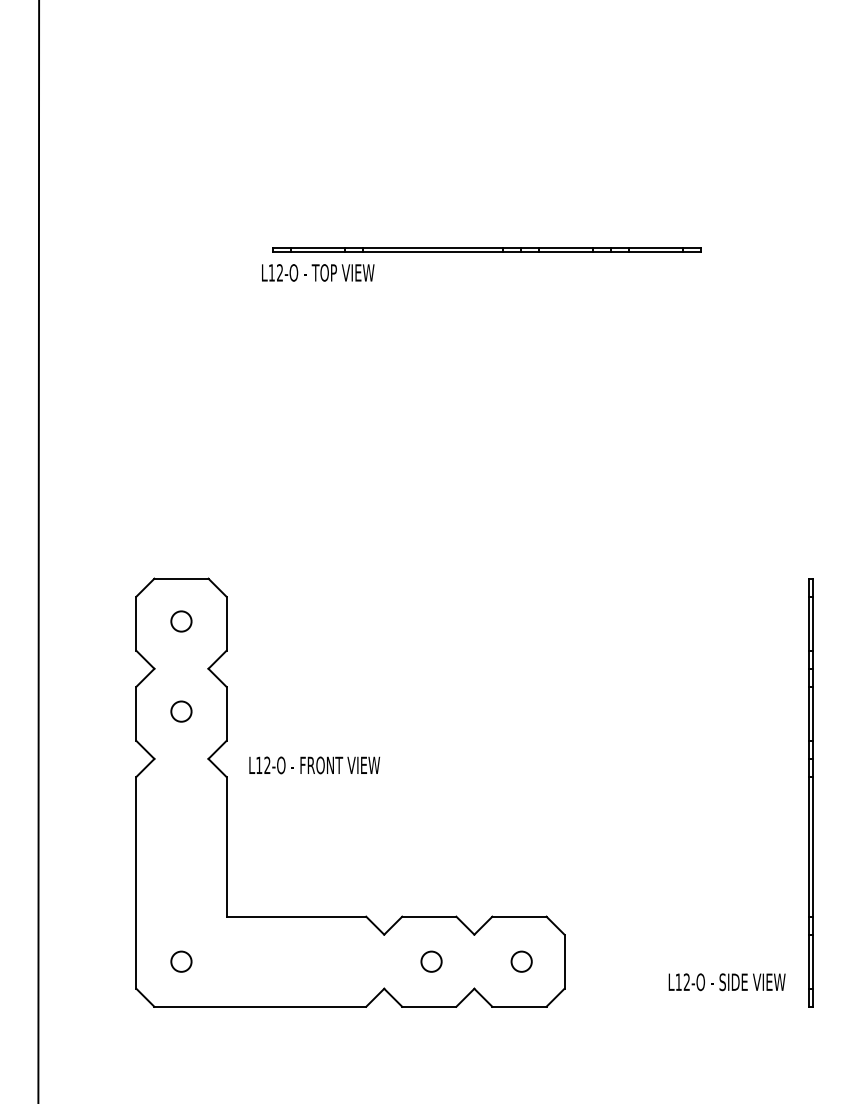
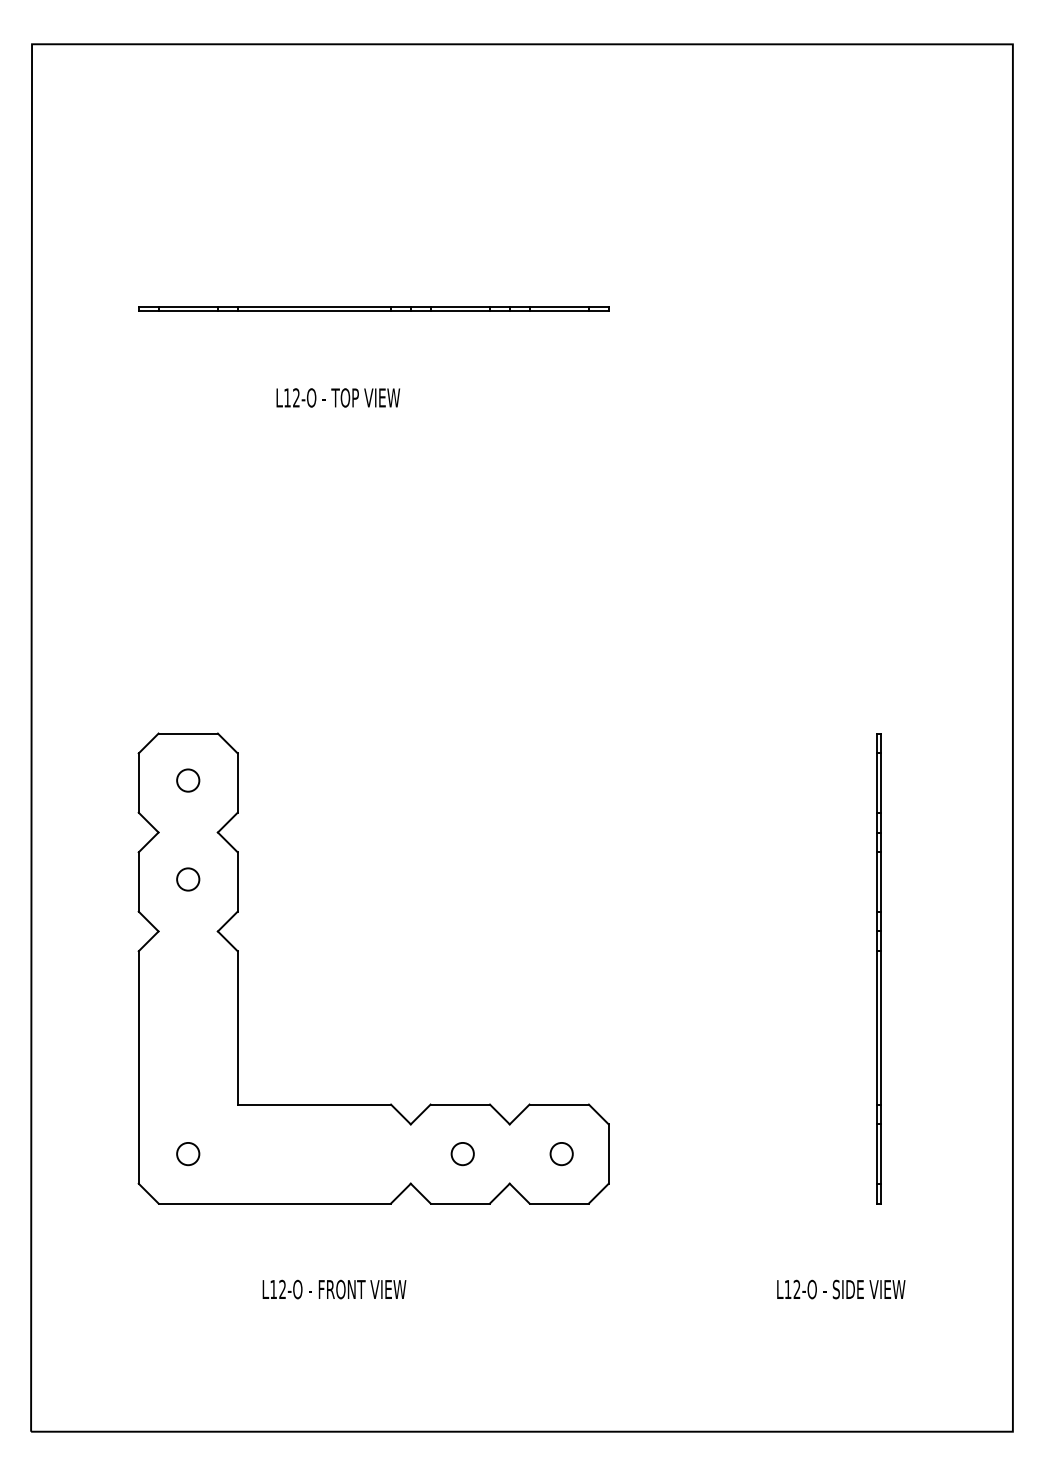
part: (486, 249) -> (373, 308), moved
text: (314, 765) -> (334, 1289), moved
text: (727, 982) -> (841, 1289), moved

